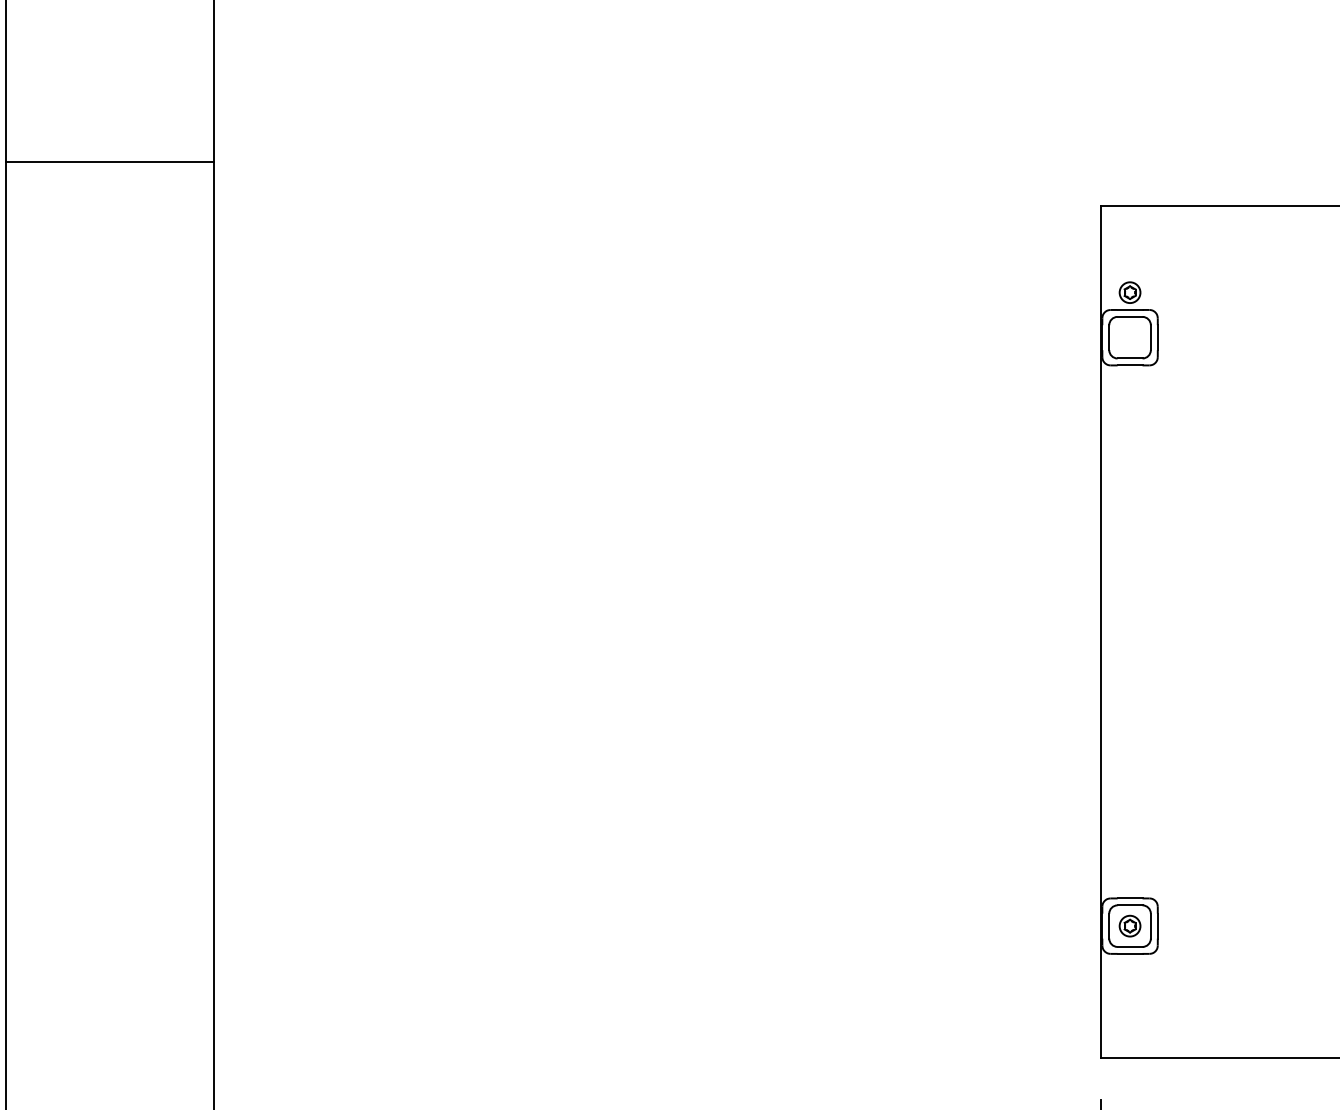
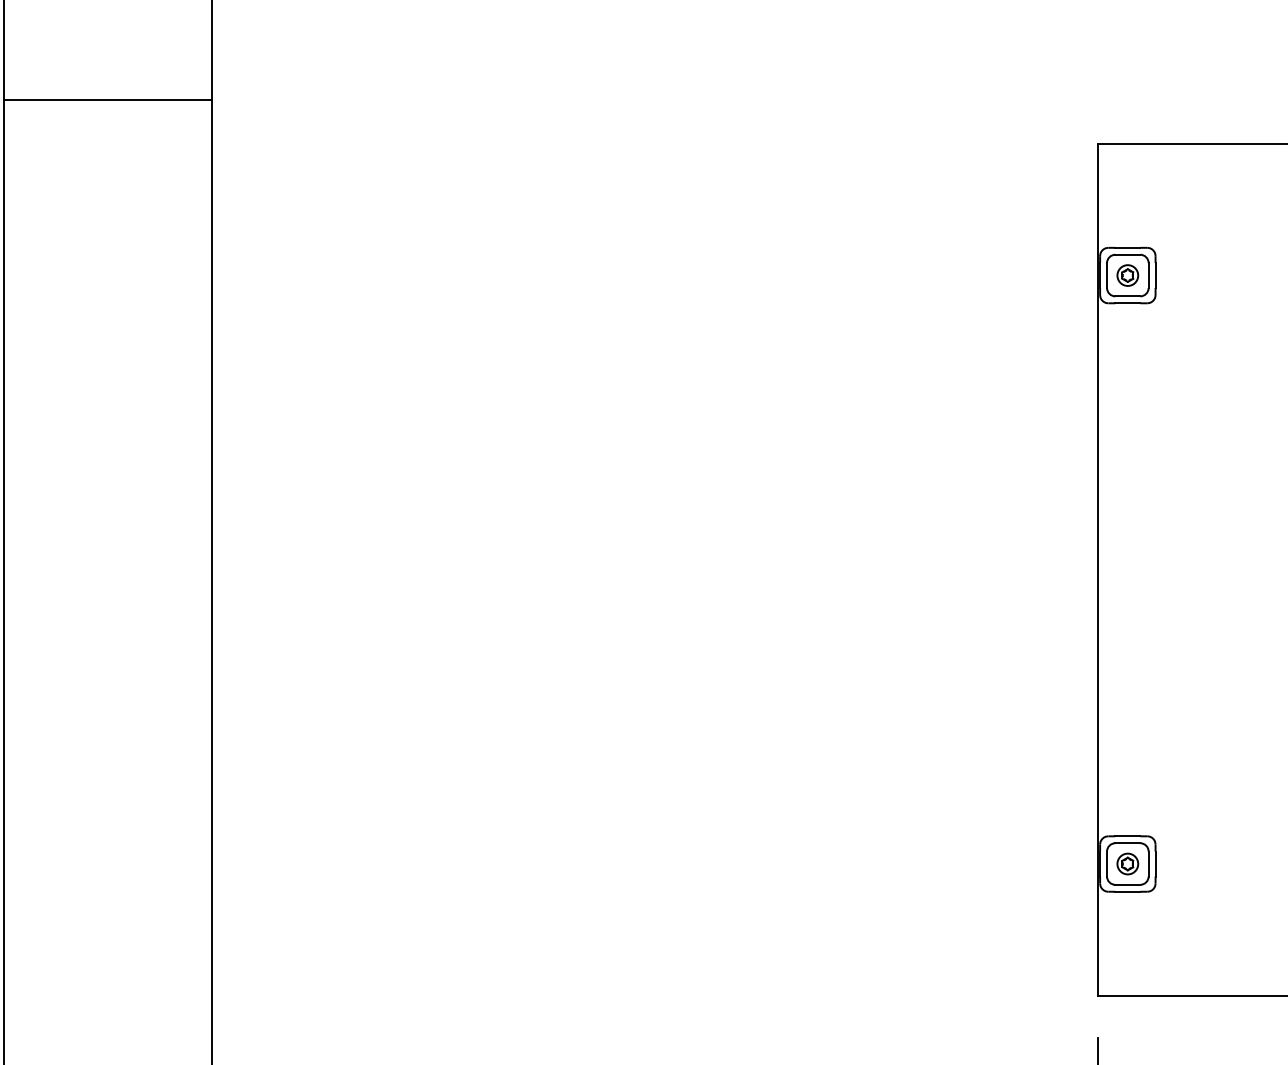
part: (1129, 292) -> (1127, 275), moved

